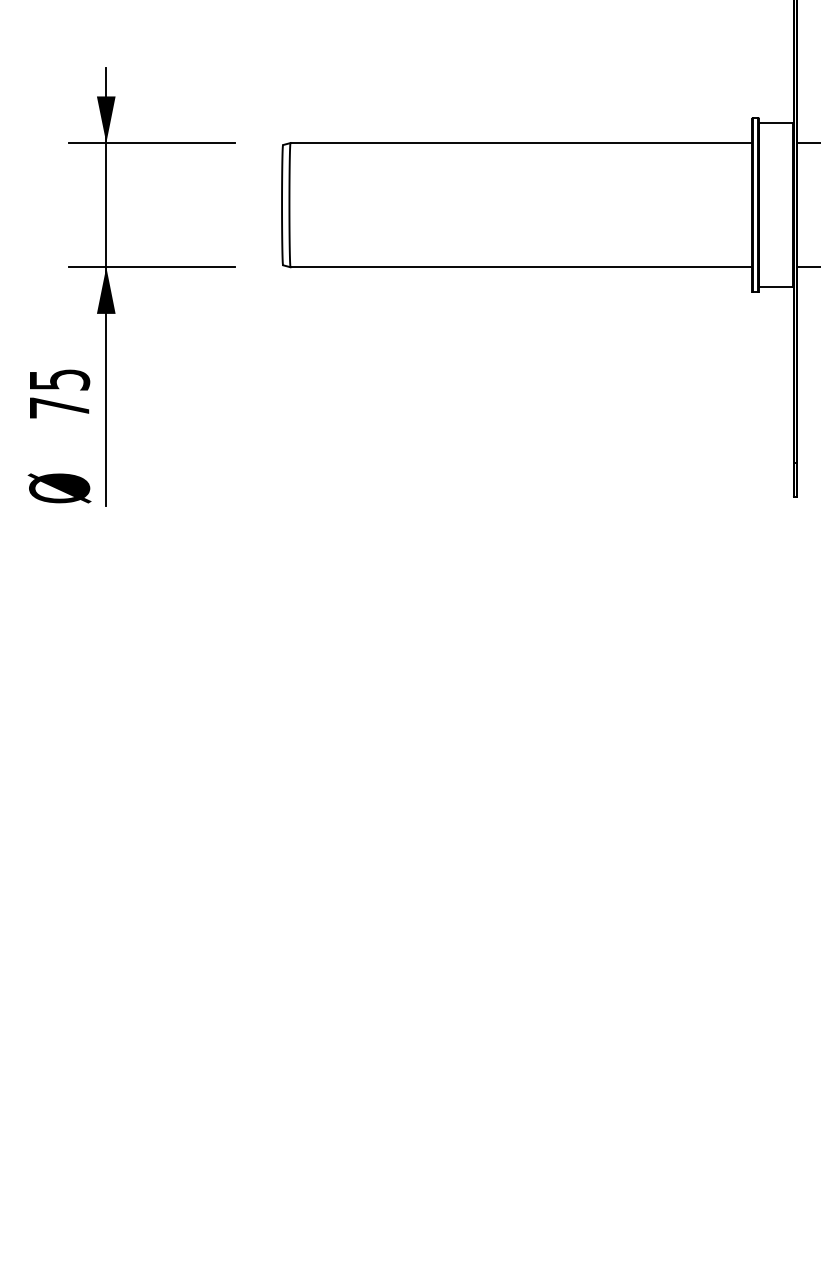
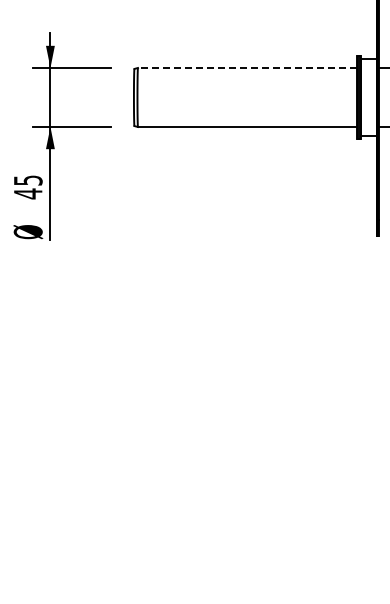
line: (520, 144) -> (247, 68), solid -> dashed
text: (60, 407) -> (28, 193), 75 -> 45

